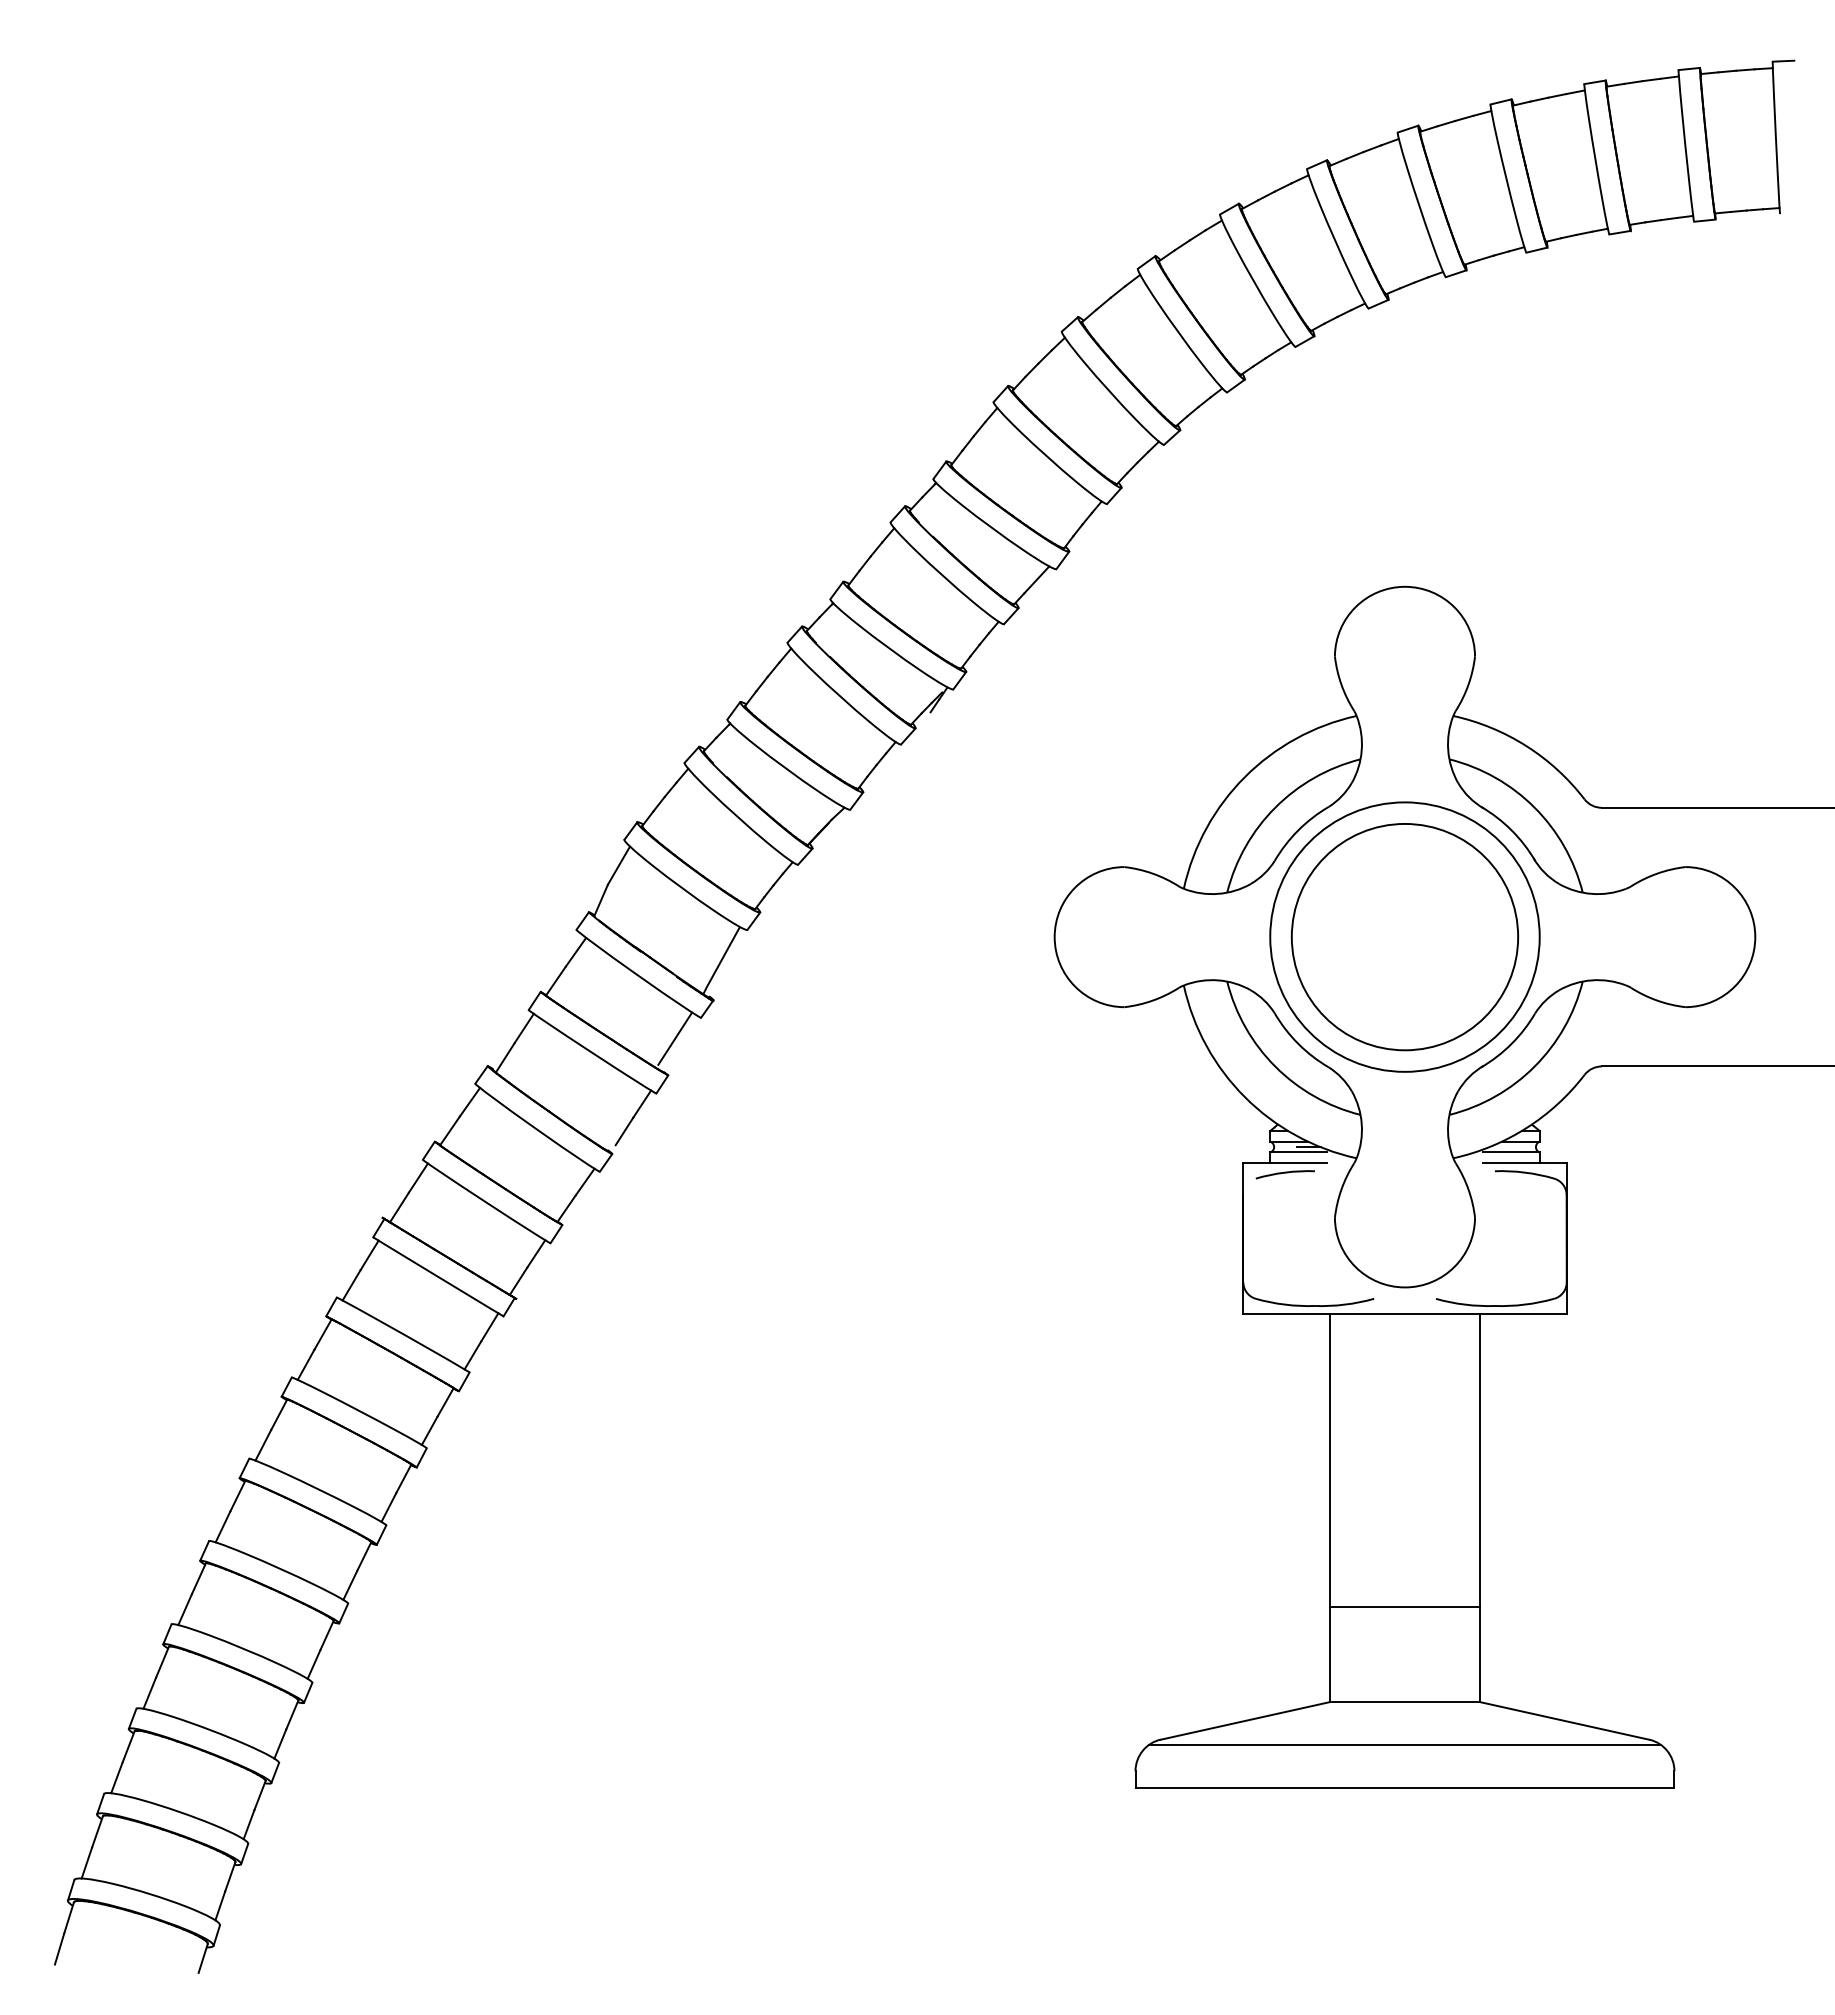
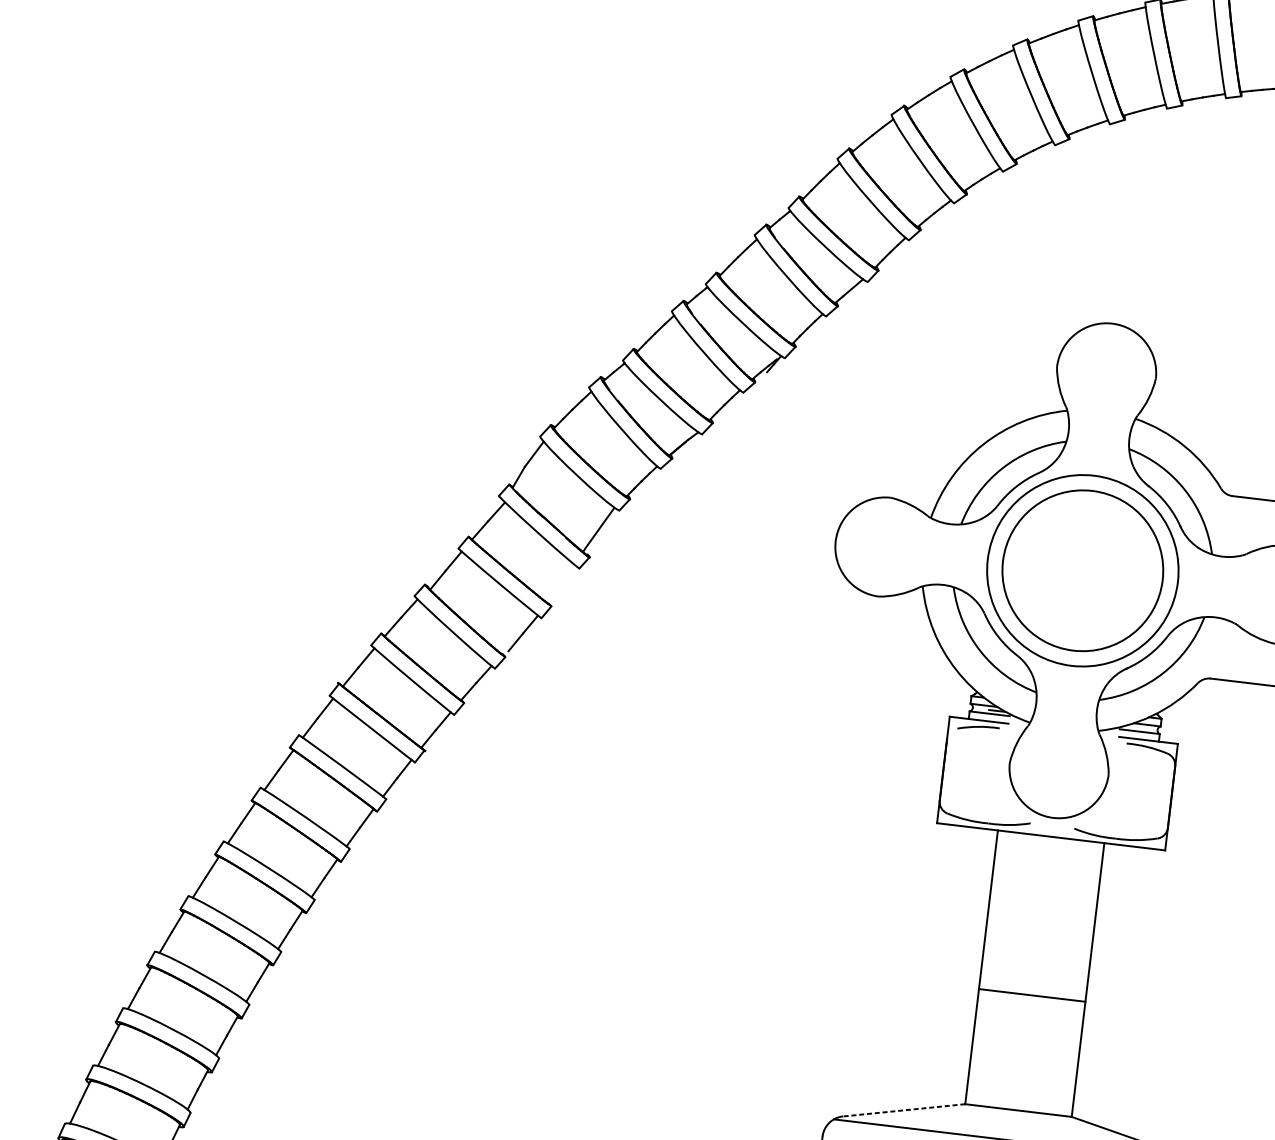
line: (675, 1038) -> (559, 580), removed
line: (1404, 1607) -> (1031, 995), moved
line: (1244, 1721) -> (903, 1110), solid -> dashed

